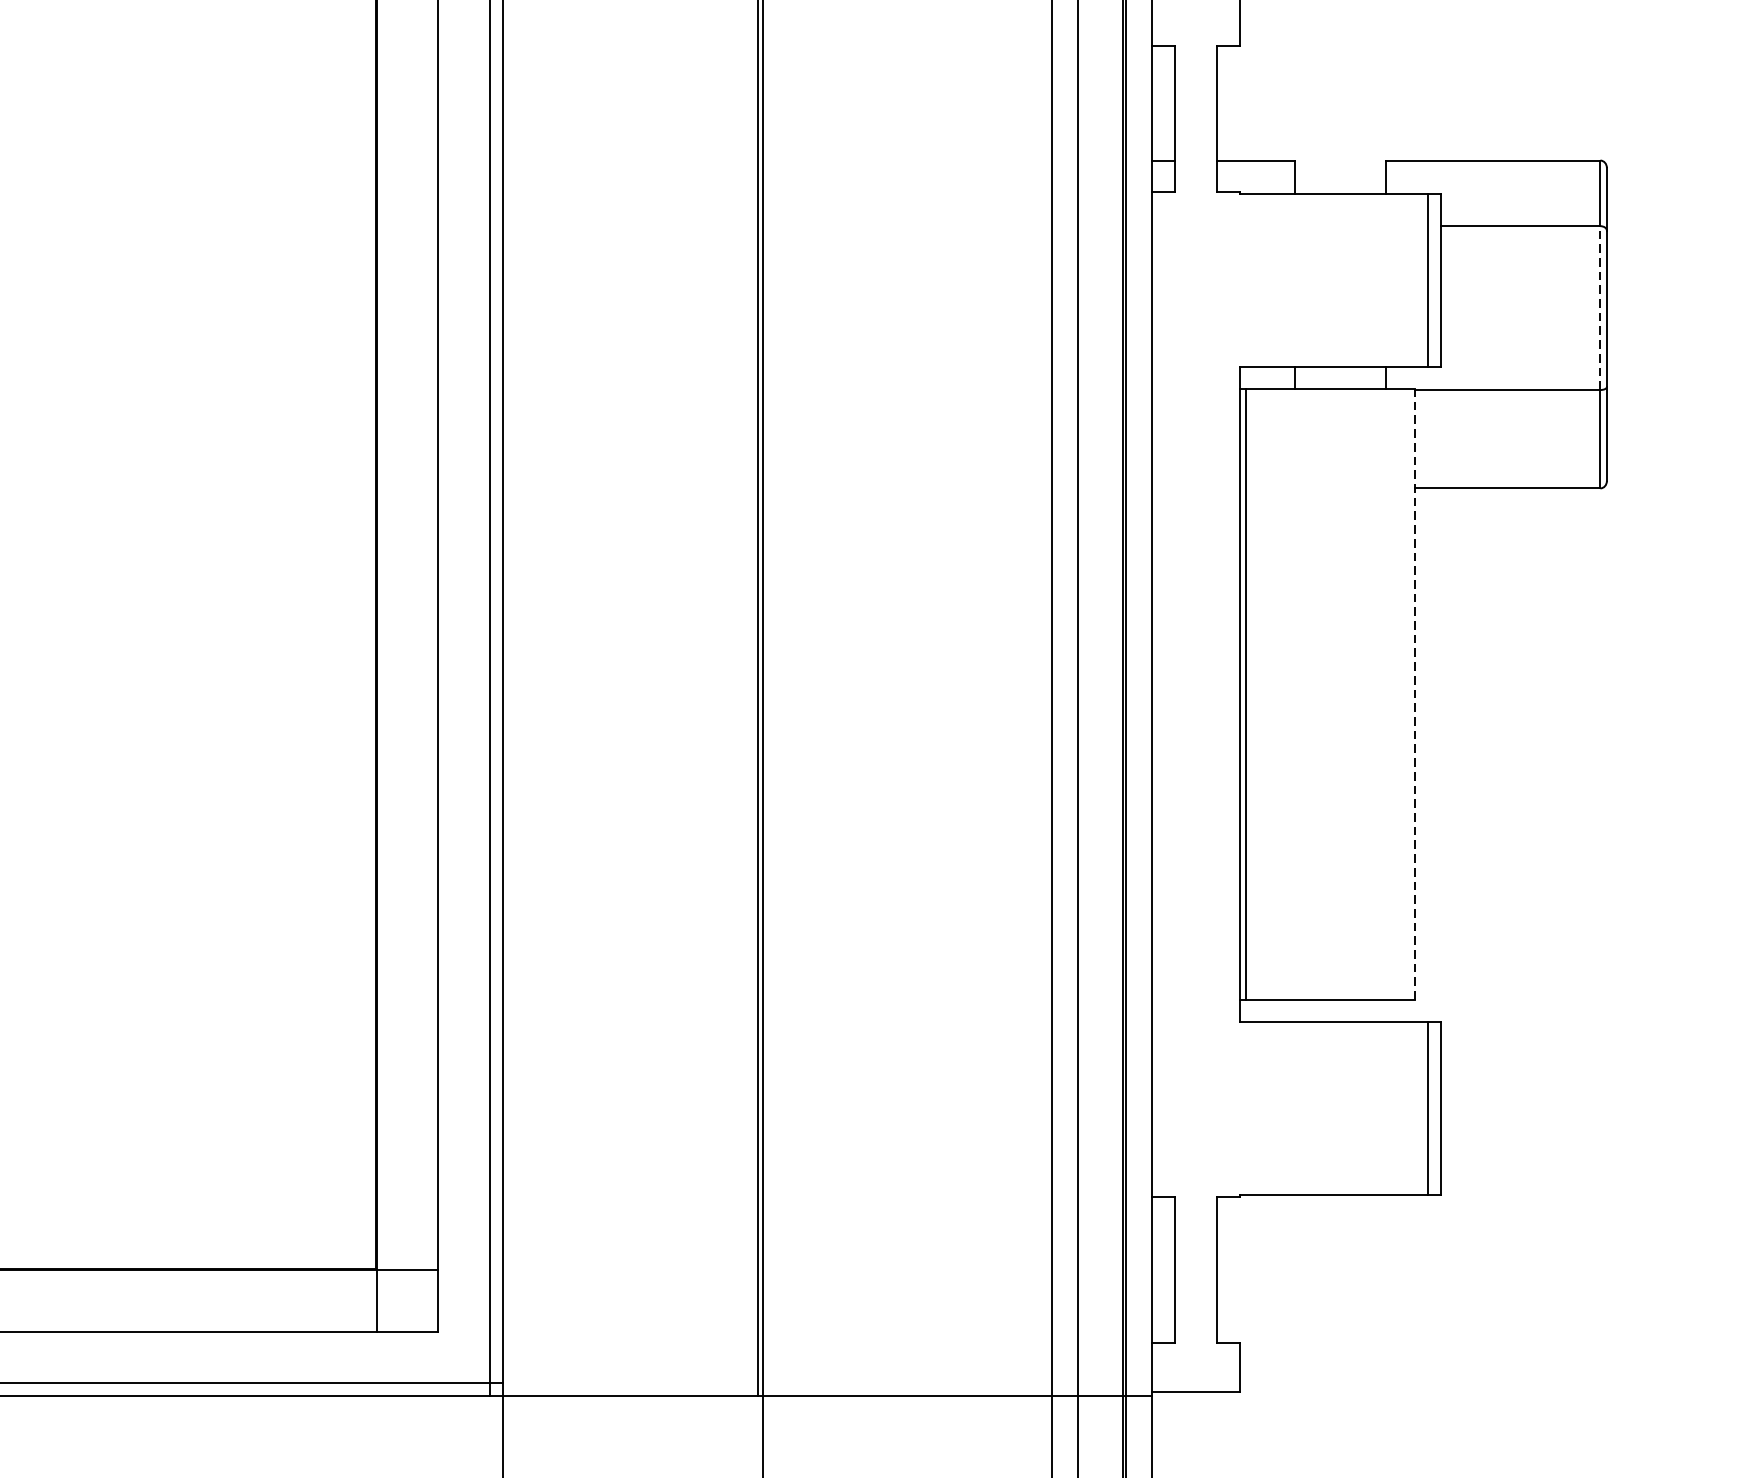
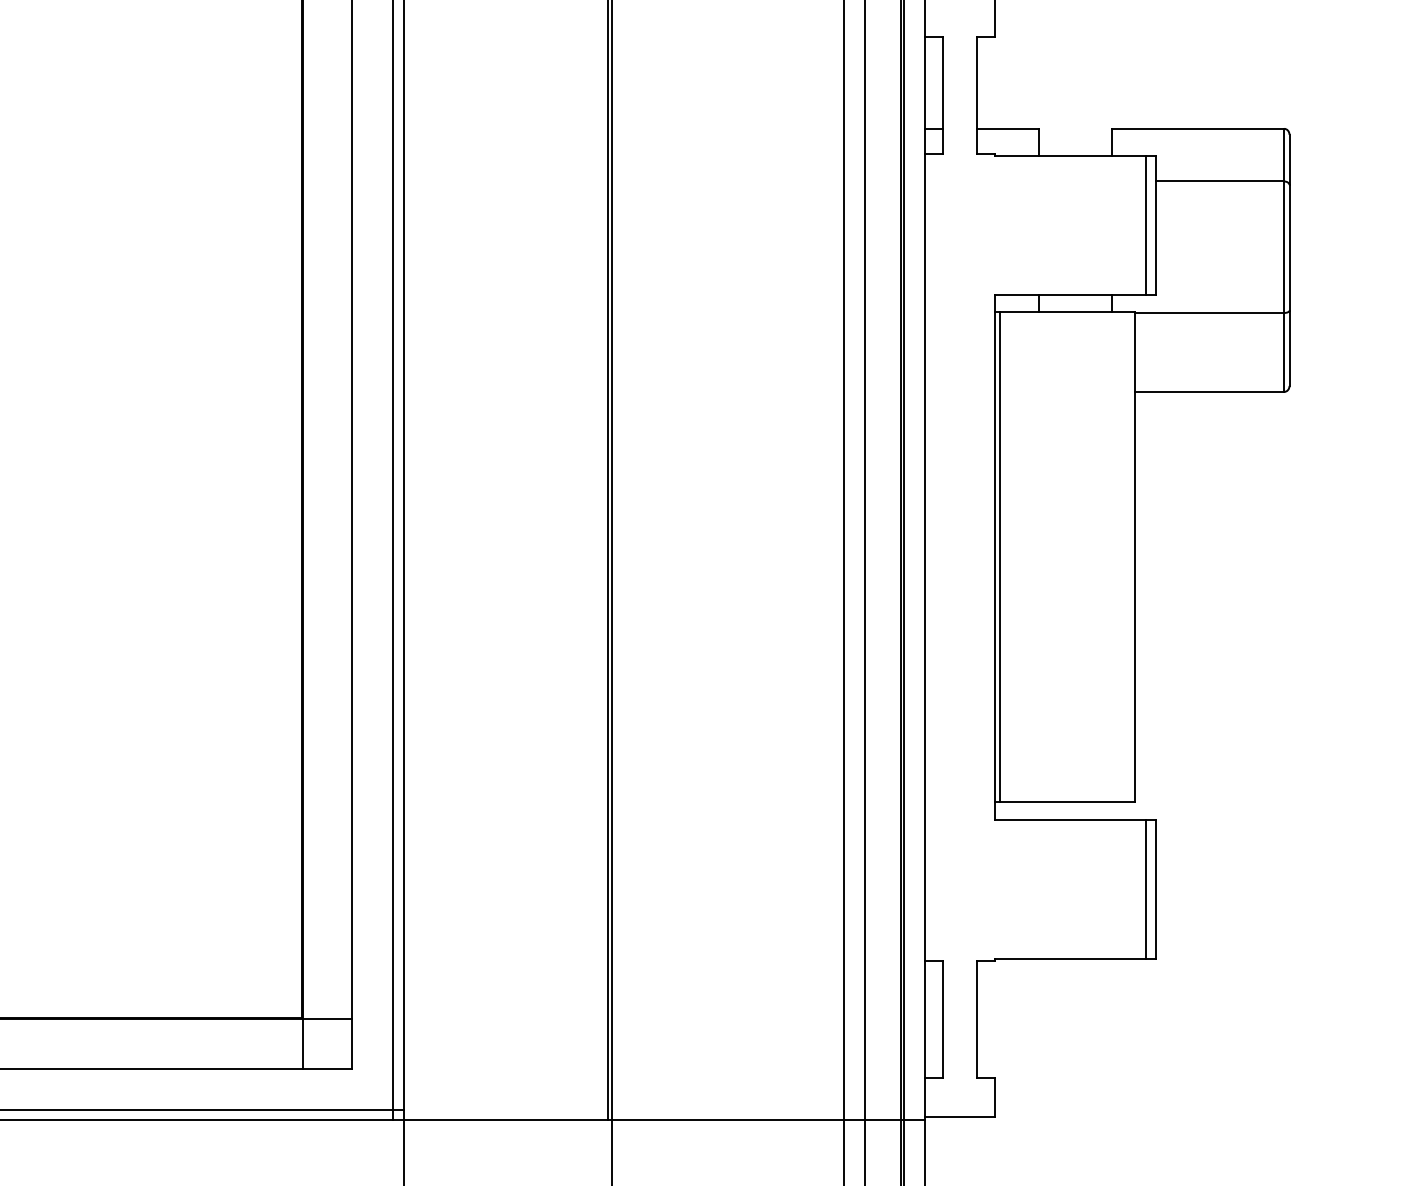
line: (1600, 308) -> (1284, 247), dashed -> solid
line: (1414, 694) -> (1135, 557), dashed -> solid

